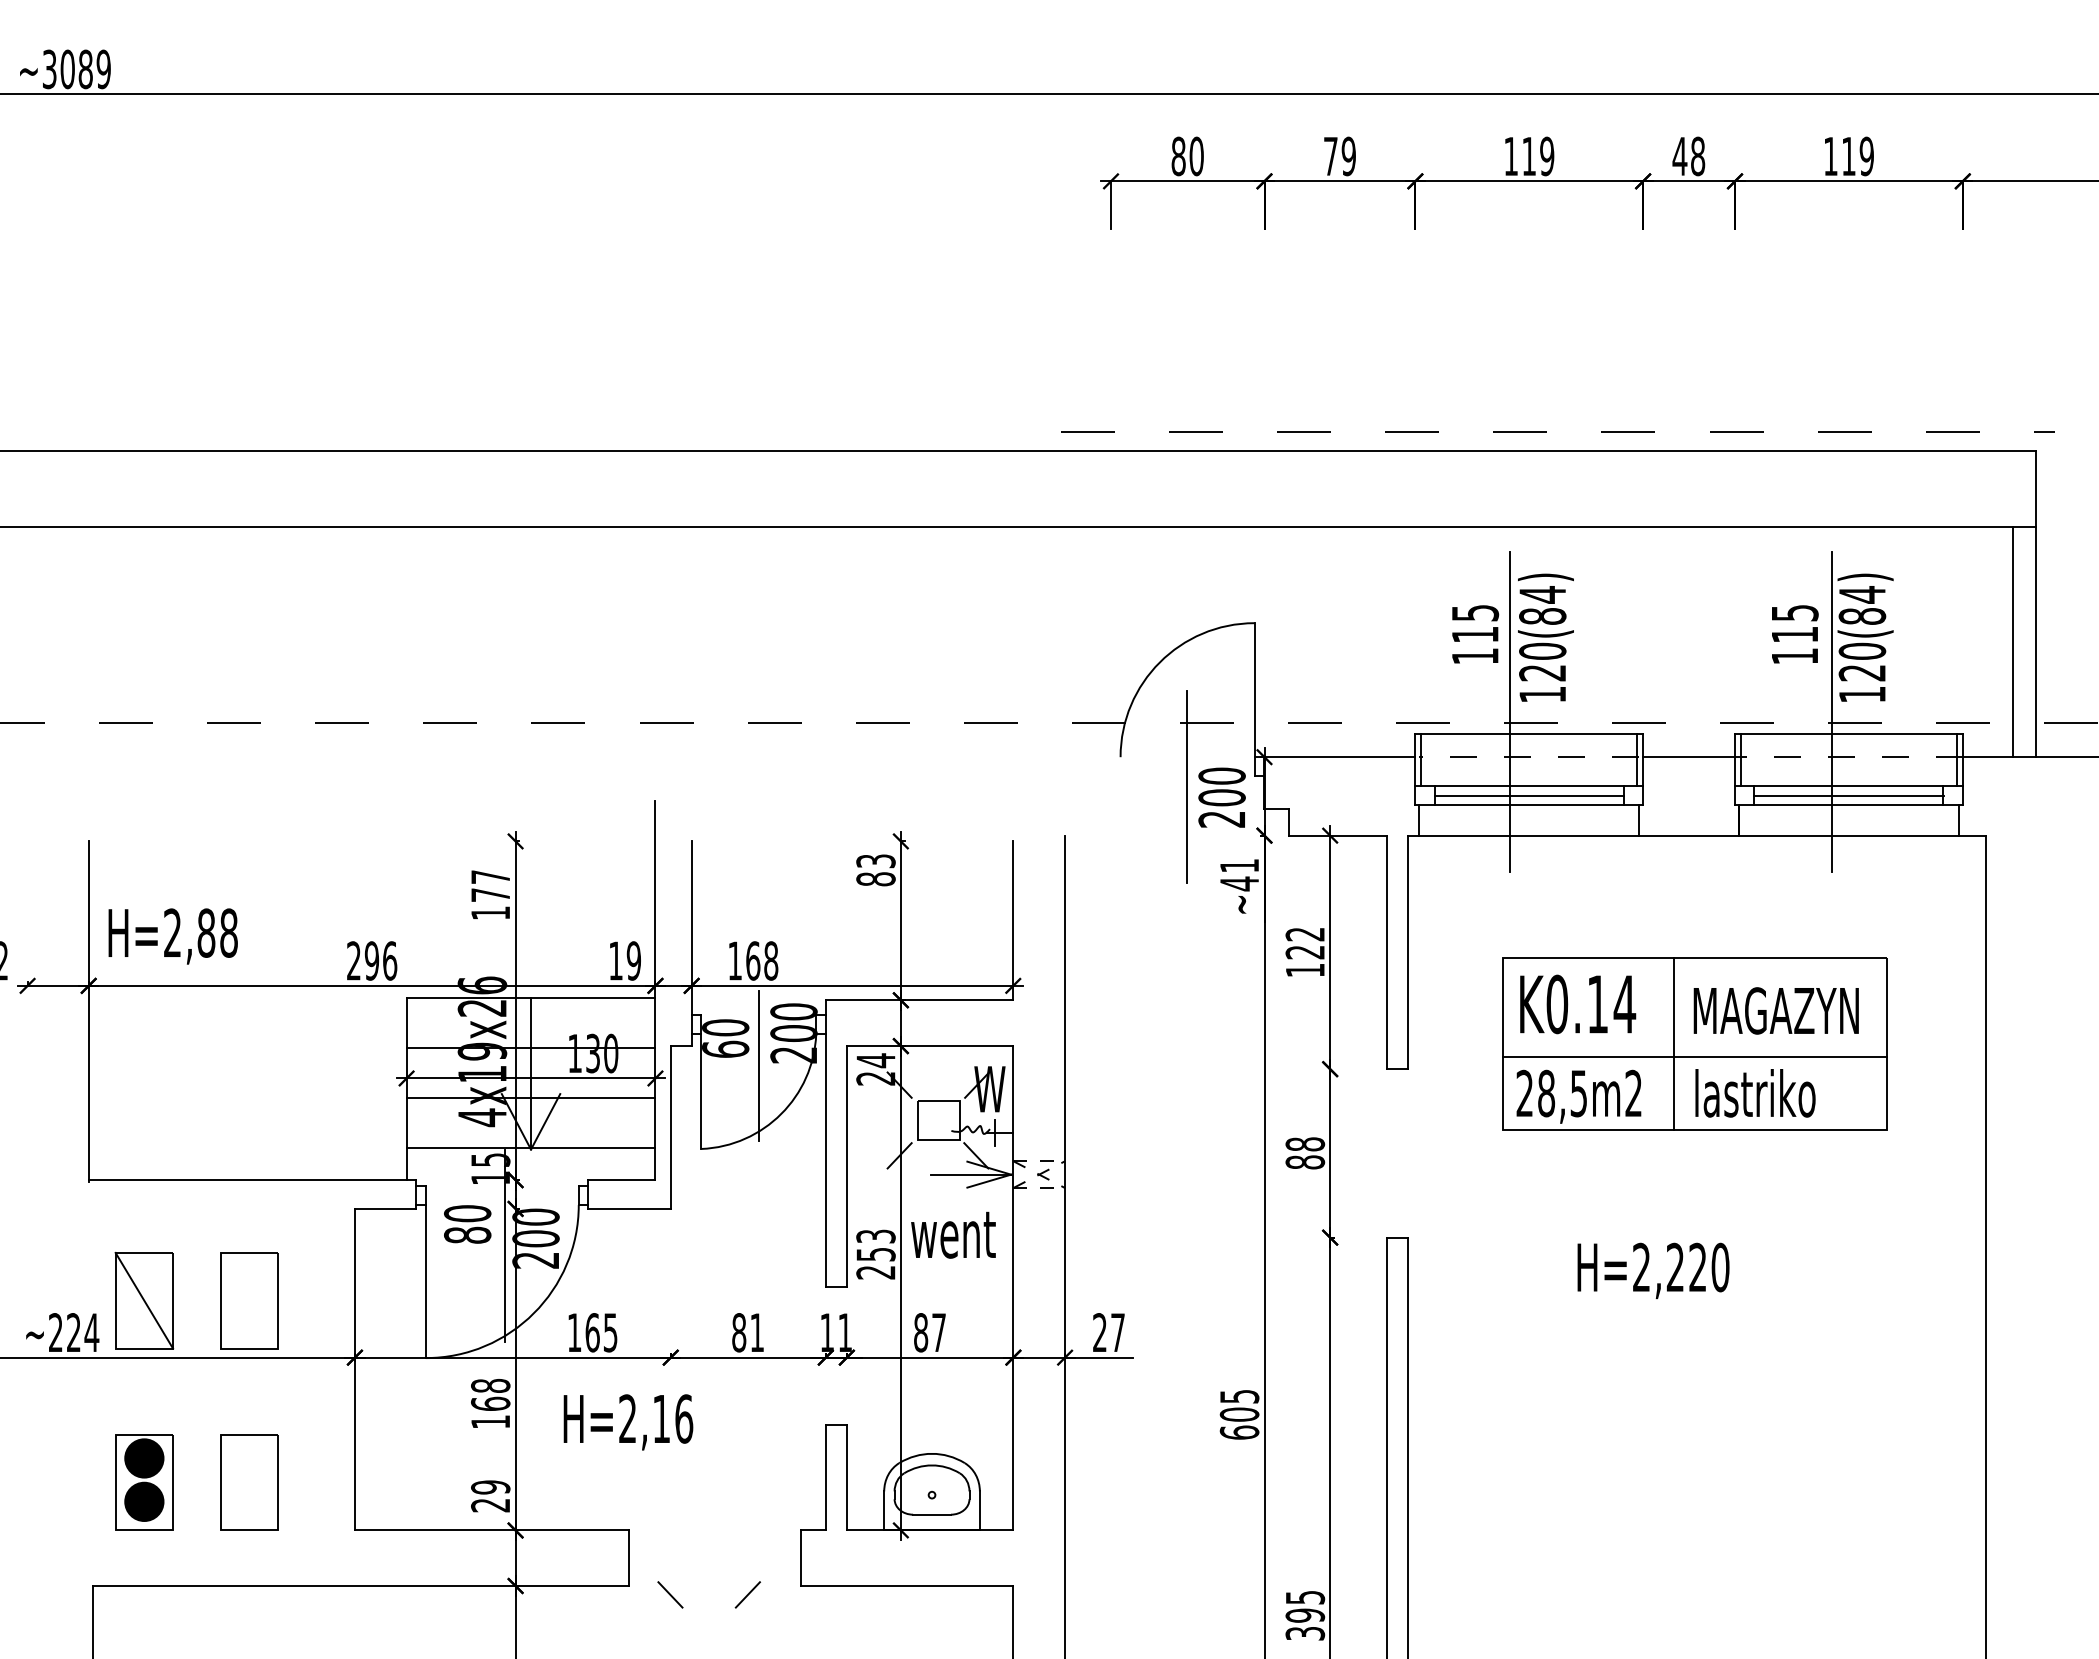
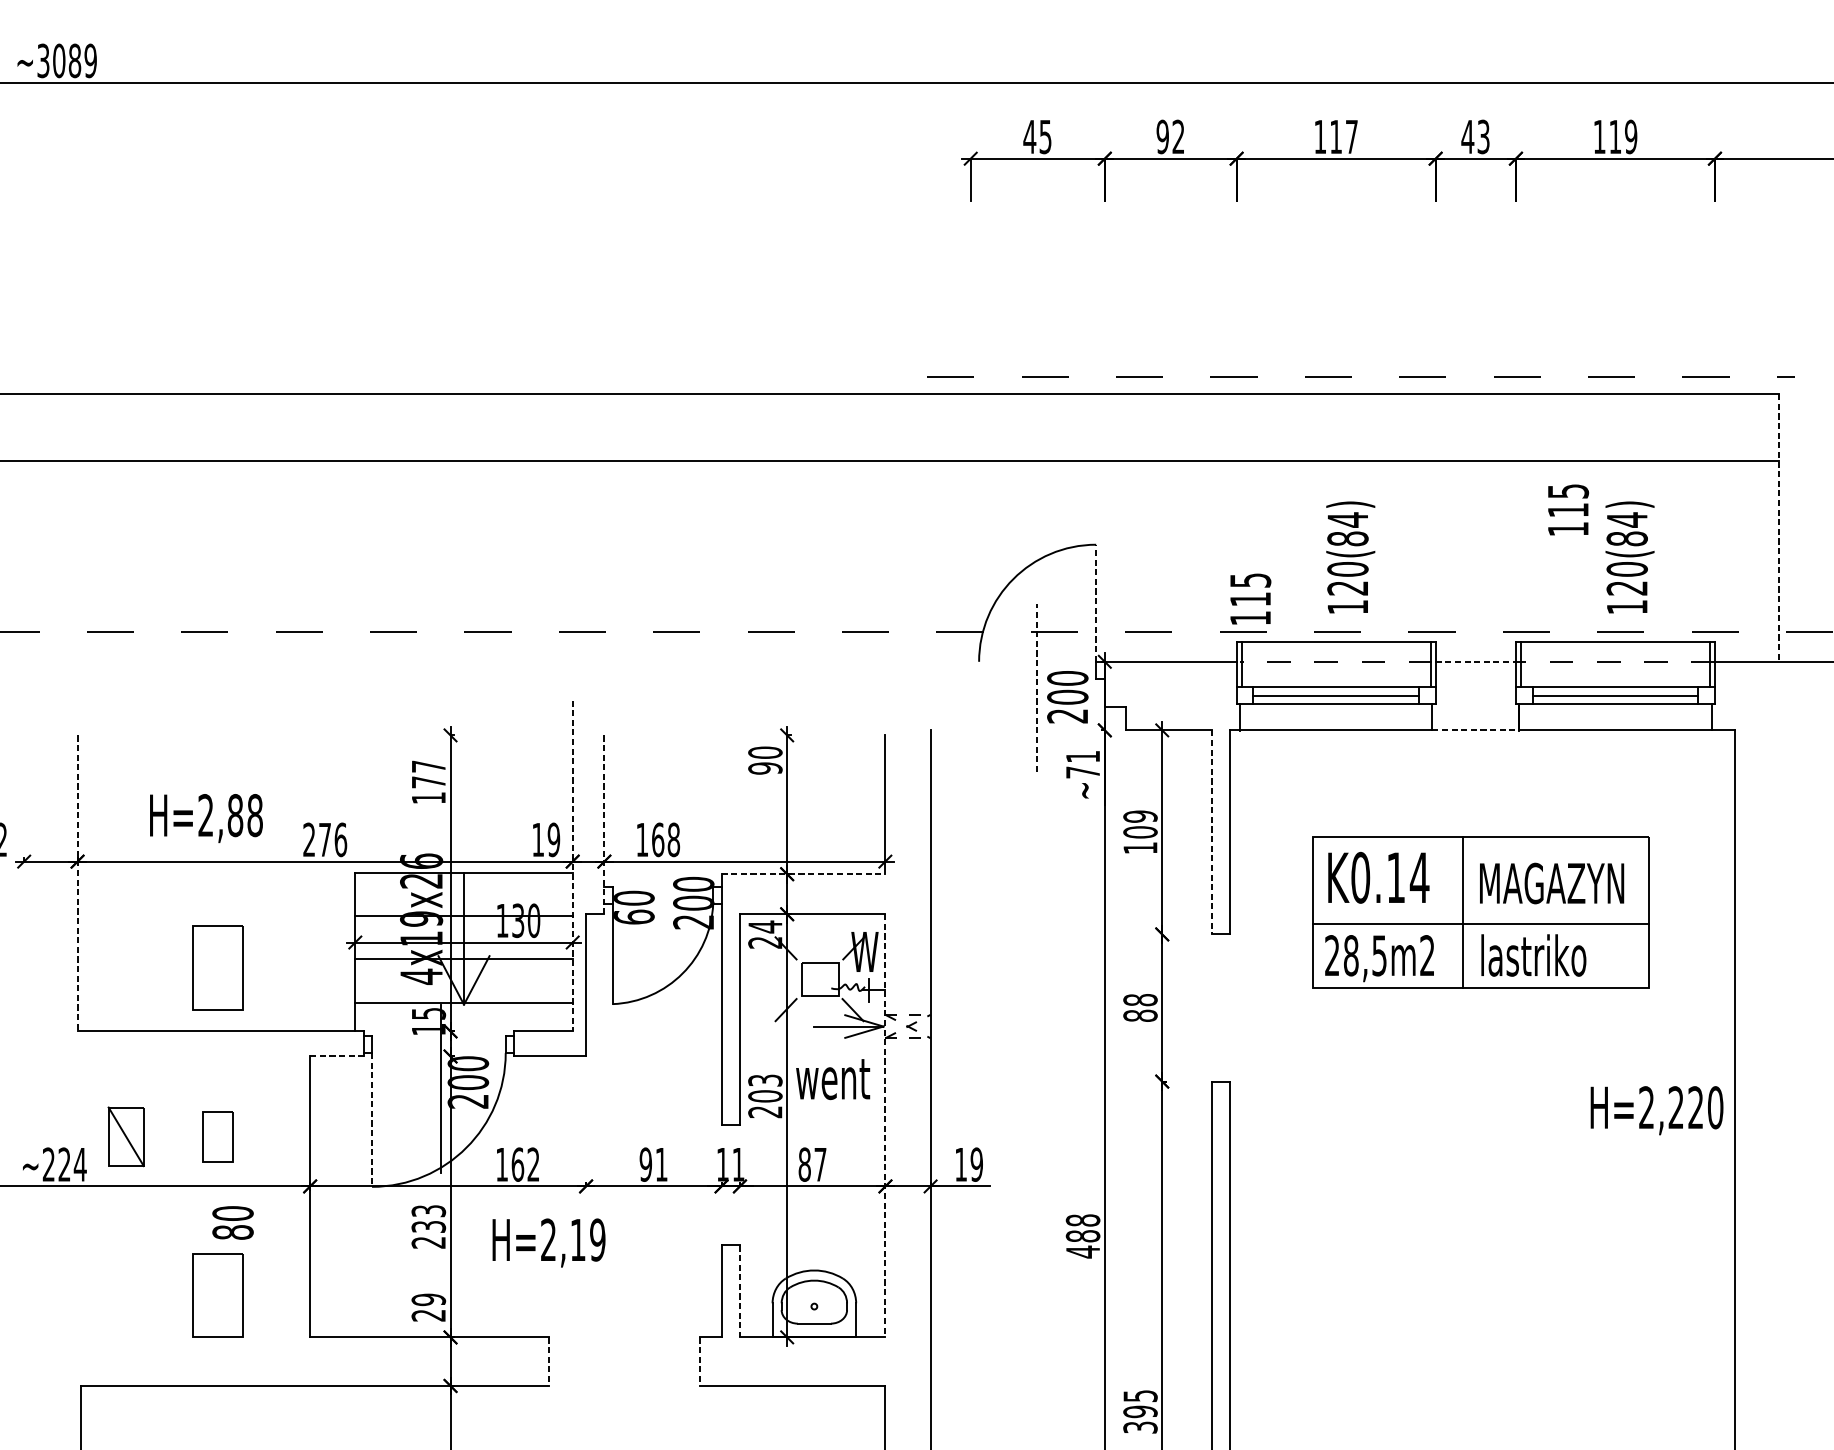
text: (1187, 156) -> (1037, 136), 80 -> 45
text: (1339, 156) -> (1170, 136), 79 -> 92
text: (1547, 156) -> (1352, 136), 119 -> 117
text: (1698, 156) -> (1484, 136), 48 -> 43
line: (2035, 604) -> (1778, 528), solid -> dashed
text: (1475, 634) -> (1250, 599), moved
text: (1795, 634) -> (1568, 510), moved
line: (2012, 642) -> (1758, 561), removed
line: (1254, 690) -> (1096, 603), solid -> dashed
line: (1509, 712) -> (1318, 622), removed
line: (1831, 712) -> (1600, 622), removed
line: (1689, 757) -> (1476, 662), solid -> dashed
line: (1187, 786) -> (1037, 687), solid -> dashed
line: (1689, 835) -> (1476, 730), solid -> dashed
text: (875, 870) -> (764, 760), 83 -> 90
text: (1239, 883) -> (1083, 772), ~41 -> ~71
text: (172, 936) -> (205, 818), moved
text: (1305, 943) -> (1140, 824), 122 -> 109
line: (691, 944) -> (604, 825), solid -> dashed
line: (1386, 952) -> (1211, 832), solid -> dashed
text: (371, 960) -> (324, 839), 296 -> 276
line: (655, 991) -> (572, 866), solid -> dashed
line: (919, 1000) -> (803, 874), solid -> dashed
line: (88, 1012) -> (77, 884), solid -> dashed
line: (759, 1066) -> (663, 932), removed
part: (249, 1107) -> (218, 967), added
line: (385, 1208) -> (336, 1056), solid -> dashed
text: (467, 1224) -> (232, 1223), moved
text: (875, 1254) -> (764, 1096), 253 -> 203
text: (1653, 1270) -> (1657, 1110), moved
line: (425, 1282) -> (371, 1120), solid -> dashed
line: (1013, 1288) -> (885, 1126), solid -> dashed
part: (144, 1300) -> (126, 1136), size x0.7
part: (249, 1300) -> (218, 1136), size x0.6
text: (610, 1332) -> (533, 1164), 165 -> 162
text: (739, 1332) -> (646, 1164), 81 -> 91
text: (1109, 1332) -> (969, 1164), 27 -> 19
text: (490, 1403) -> (428, 1226), 168 -> 233
text: (1239, 1414) -> (1083, 1236), 605 -> 488
text: (684, 1418) -> (598, 1239), H=2,16 -> H=2,19
line: (846, 1477) -> (739, 1291), solid -> dashed
part: (144, 1482) -> (126, 1295), removed
line: (628, 1558) -> (549, 1361), solid -> dashed
line: (800, 1558) -> (699, 1361), solid -> dashed
line: (670, 1594) -> (585, 1393), removed
line: (747, 1594) -> (653, 1393), removed

